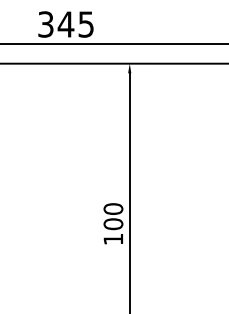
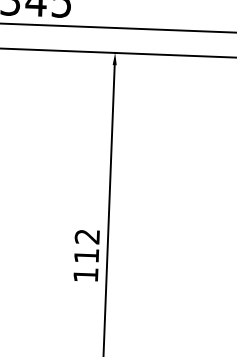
text: (113, 216) -> (87, 246), 100 -> 112

